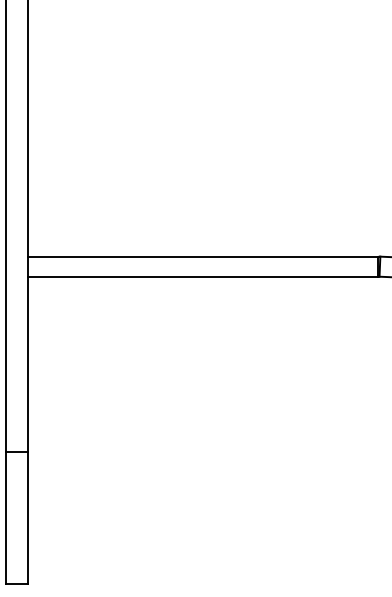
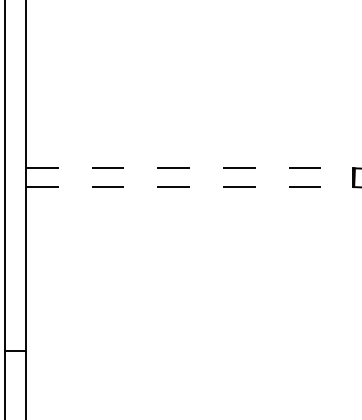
line: (204, 256) -> (190, 168), solid -> dashed
line: (203, 276) -> (189, 186), solid -> dashed

